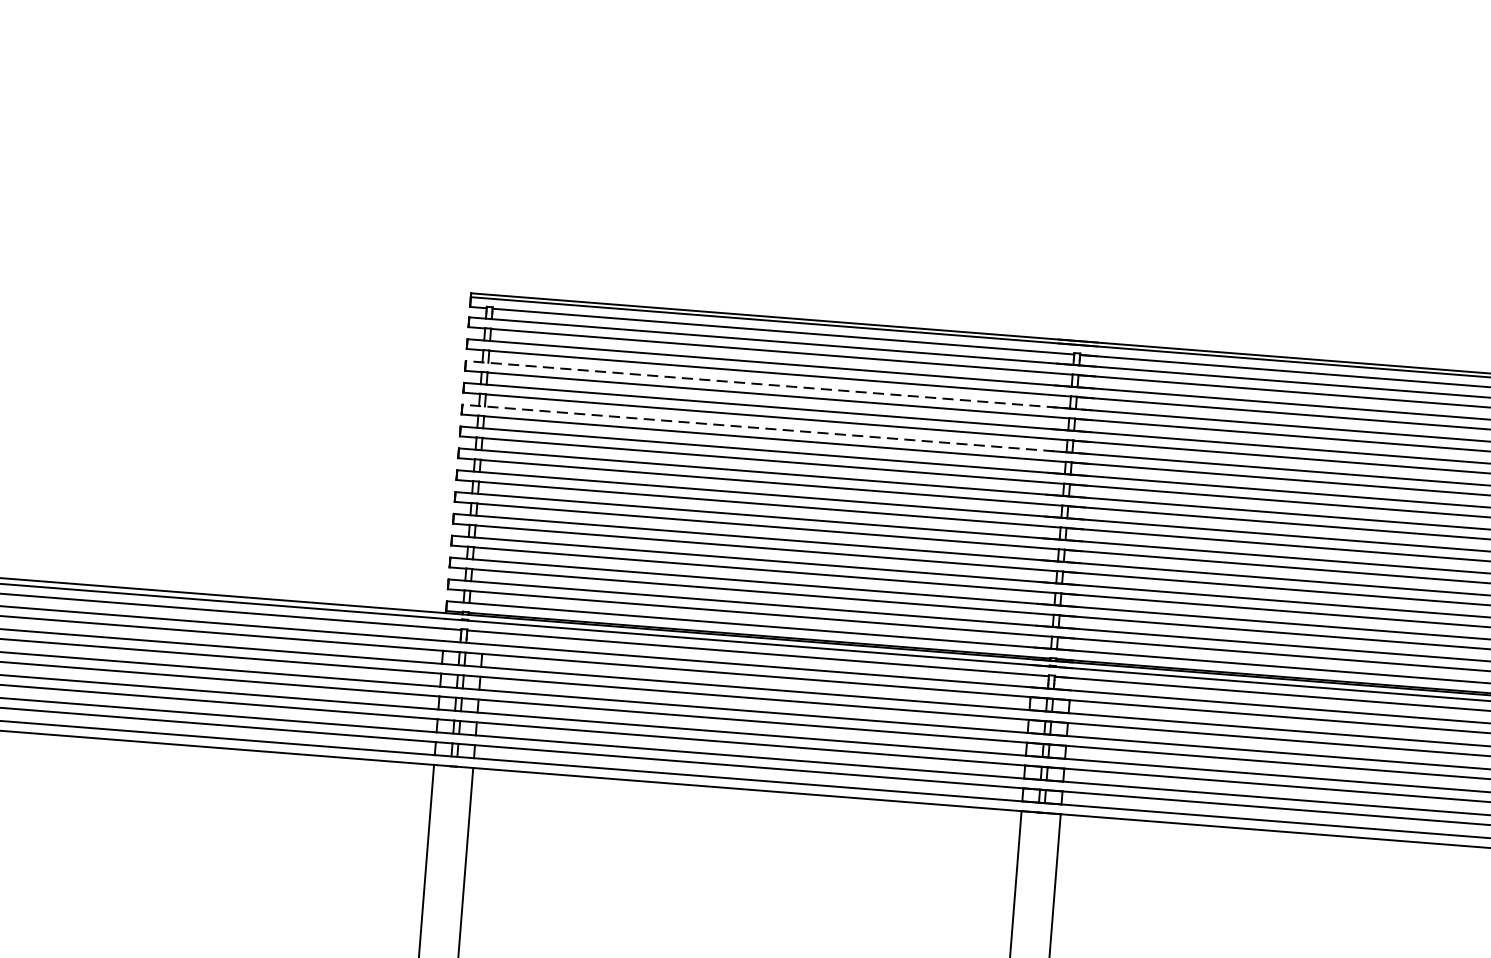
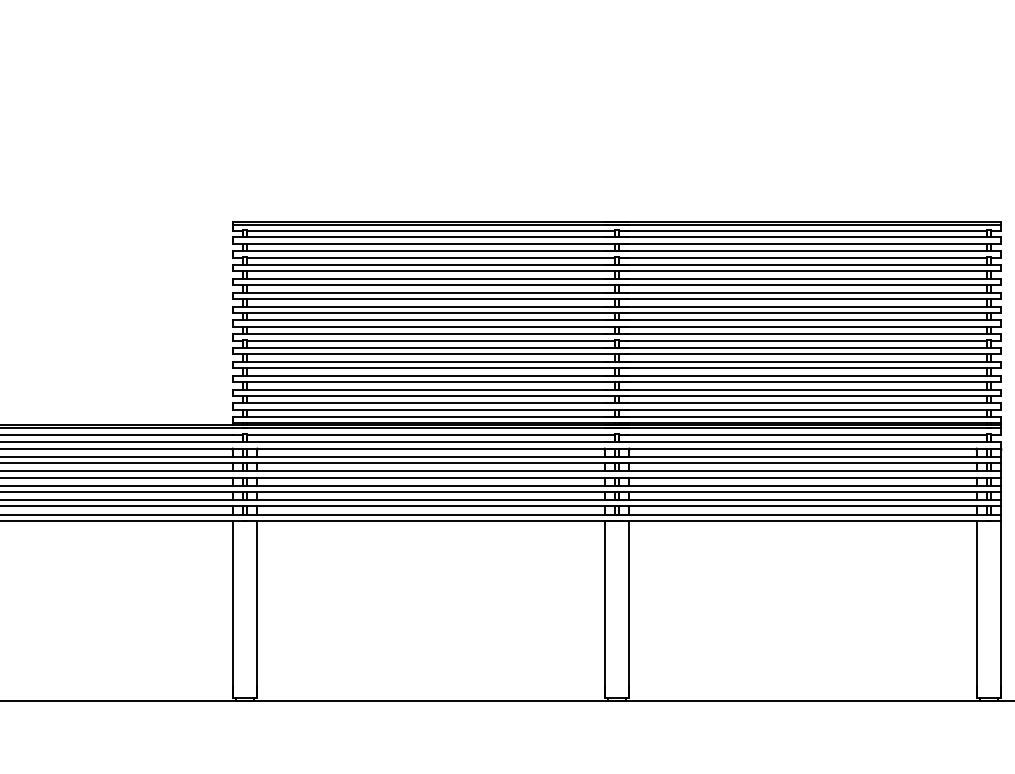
line: (778, 386) -> (430, 265), dashed -> solid
line: (774, 428) -> (430, 292), dashed -> solid

